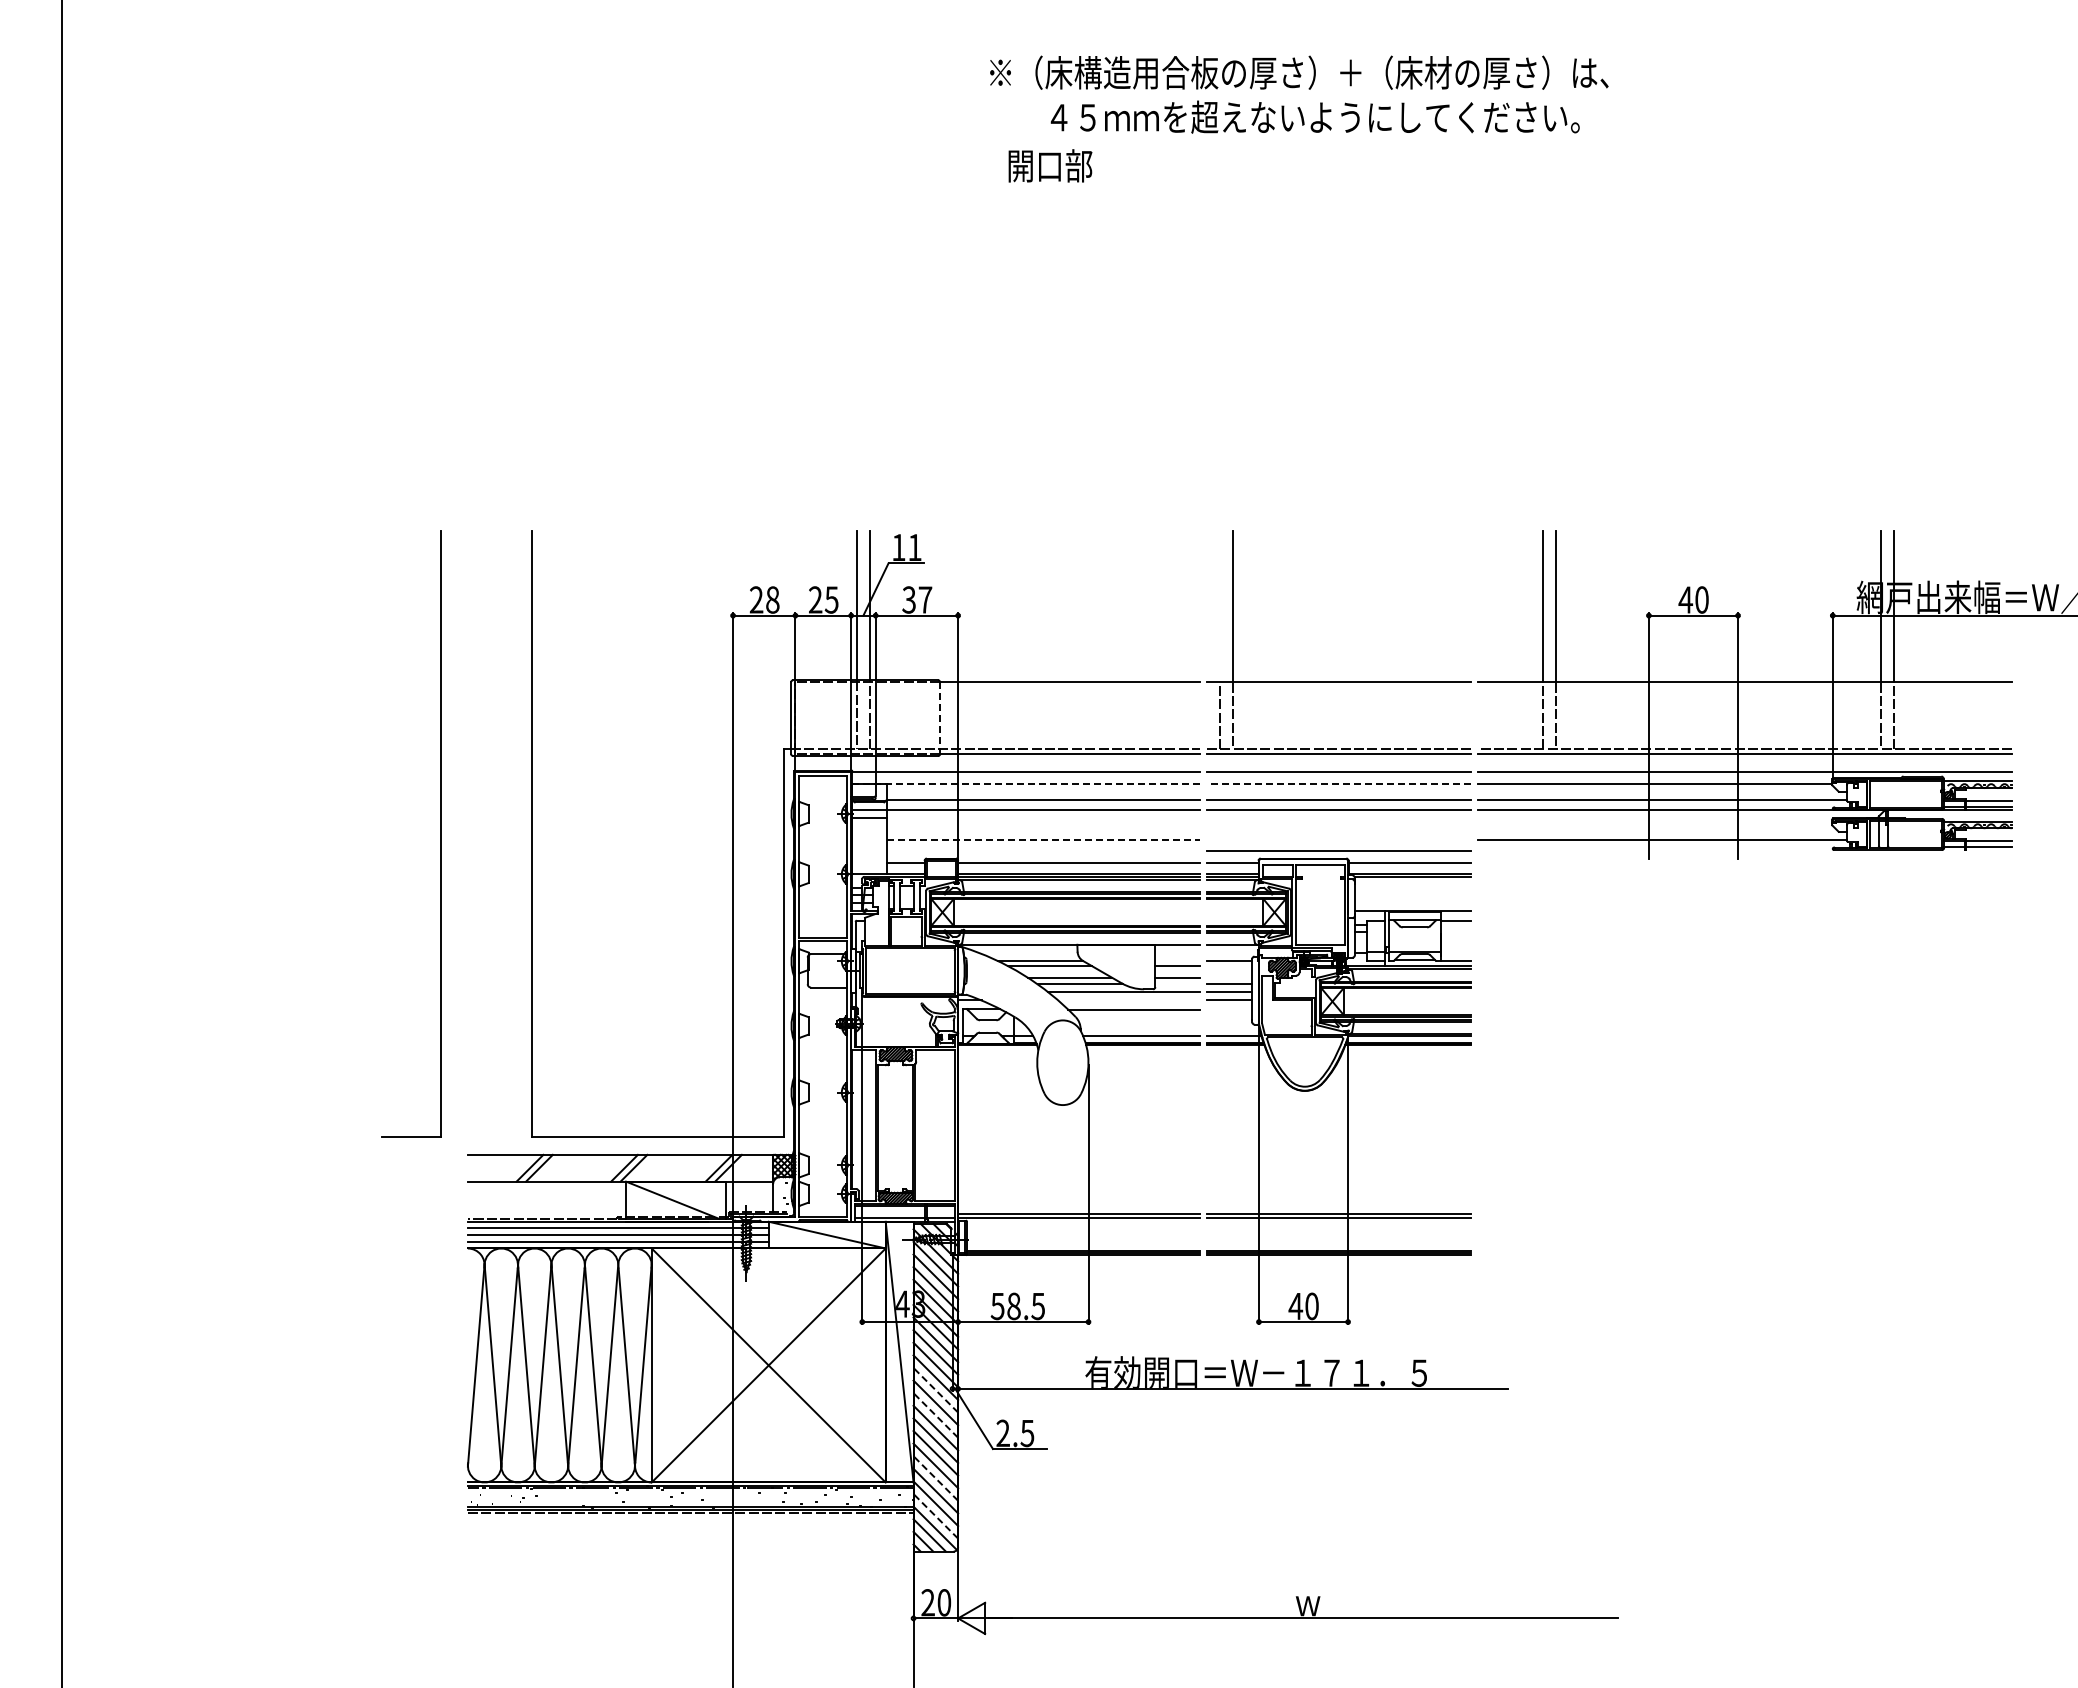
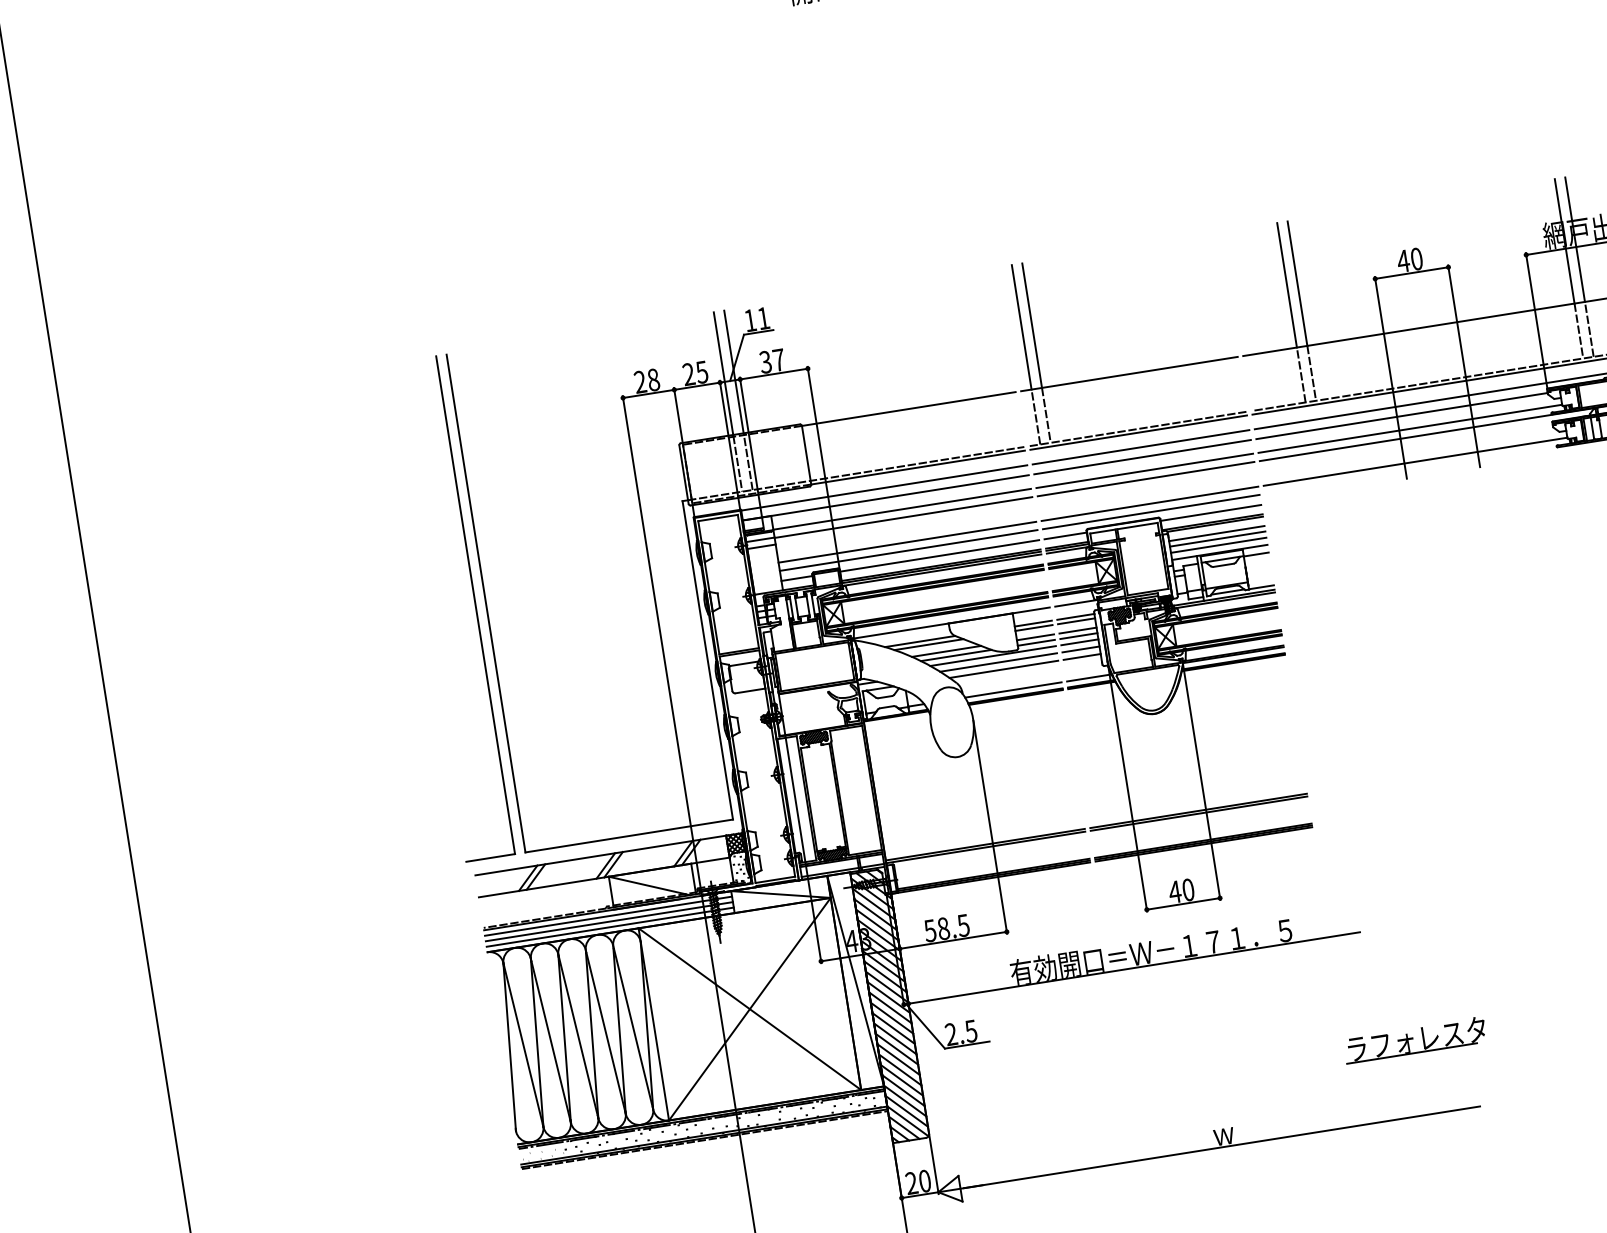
line: (1219, 606) -> (1021, 327), added
line: (940, 718) -> (806, 455), dashed -> solid
line: (1026, 783) -> (885, 497), dashed -> solid
line: (1339, 783) -> (1142, 456), dashed -> solid
part: (440, 833) -> (475, 604), moved
line: (1043, 840) -> (907, 542), dashed -> solid
line: (1338, 840) -> (1149, 503), added
line: (1043, 850) -> (908, 550), added
line: (1412, 888) -> (1216, 533), added
line: (1412, 895) -> (1217, 539), added
line: (1412, 902) -> (1218, 545), added
line: (1177, 960) -> (1032, 623), added
line: (1229, 966) -> (1076, 621), added
line: (1229, 977) -> (1077, 630), added
line: (1177, 984) -> (1036, 643), added
line: (1129, 1000) -> (998, 662), added
line: (1229, 1009) -> (1082, 656), added
line: (935, 1390) -> (890, 1008), dashed -> solid
line: (935, 1415) -> (893, 1028), dashed -> solid
line: (935, 1478) -> (901, 1080), dashed -> solid
line: (935, 1516) -> (906, 1111), dashed -> solid
part: (1553, 1527) -> (1415, 1040), added

